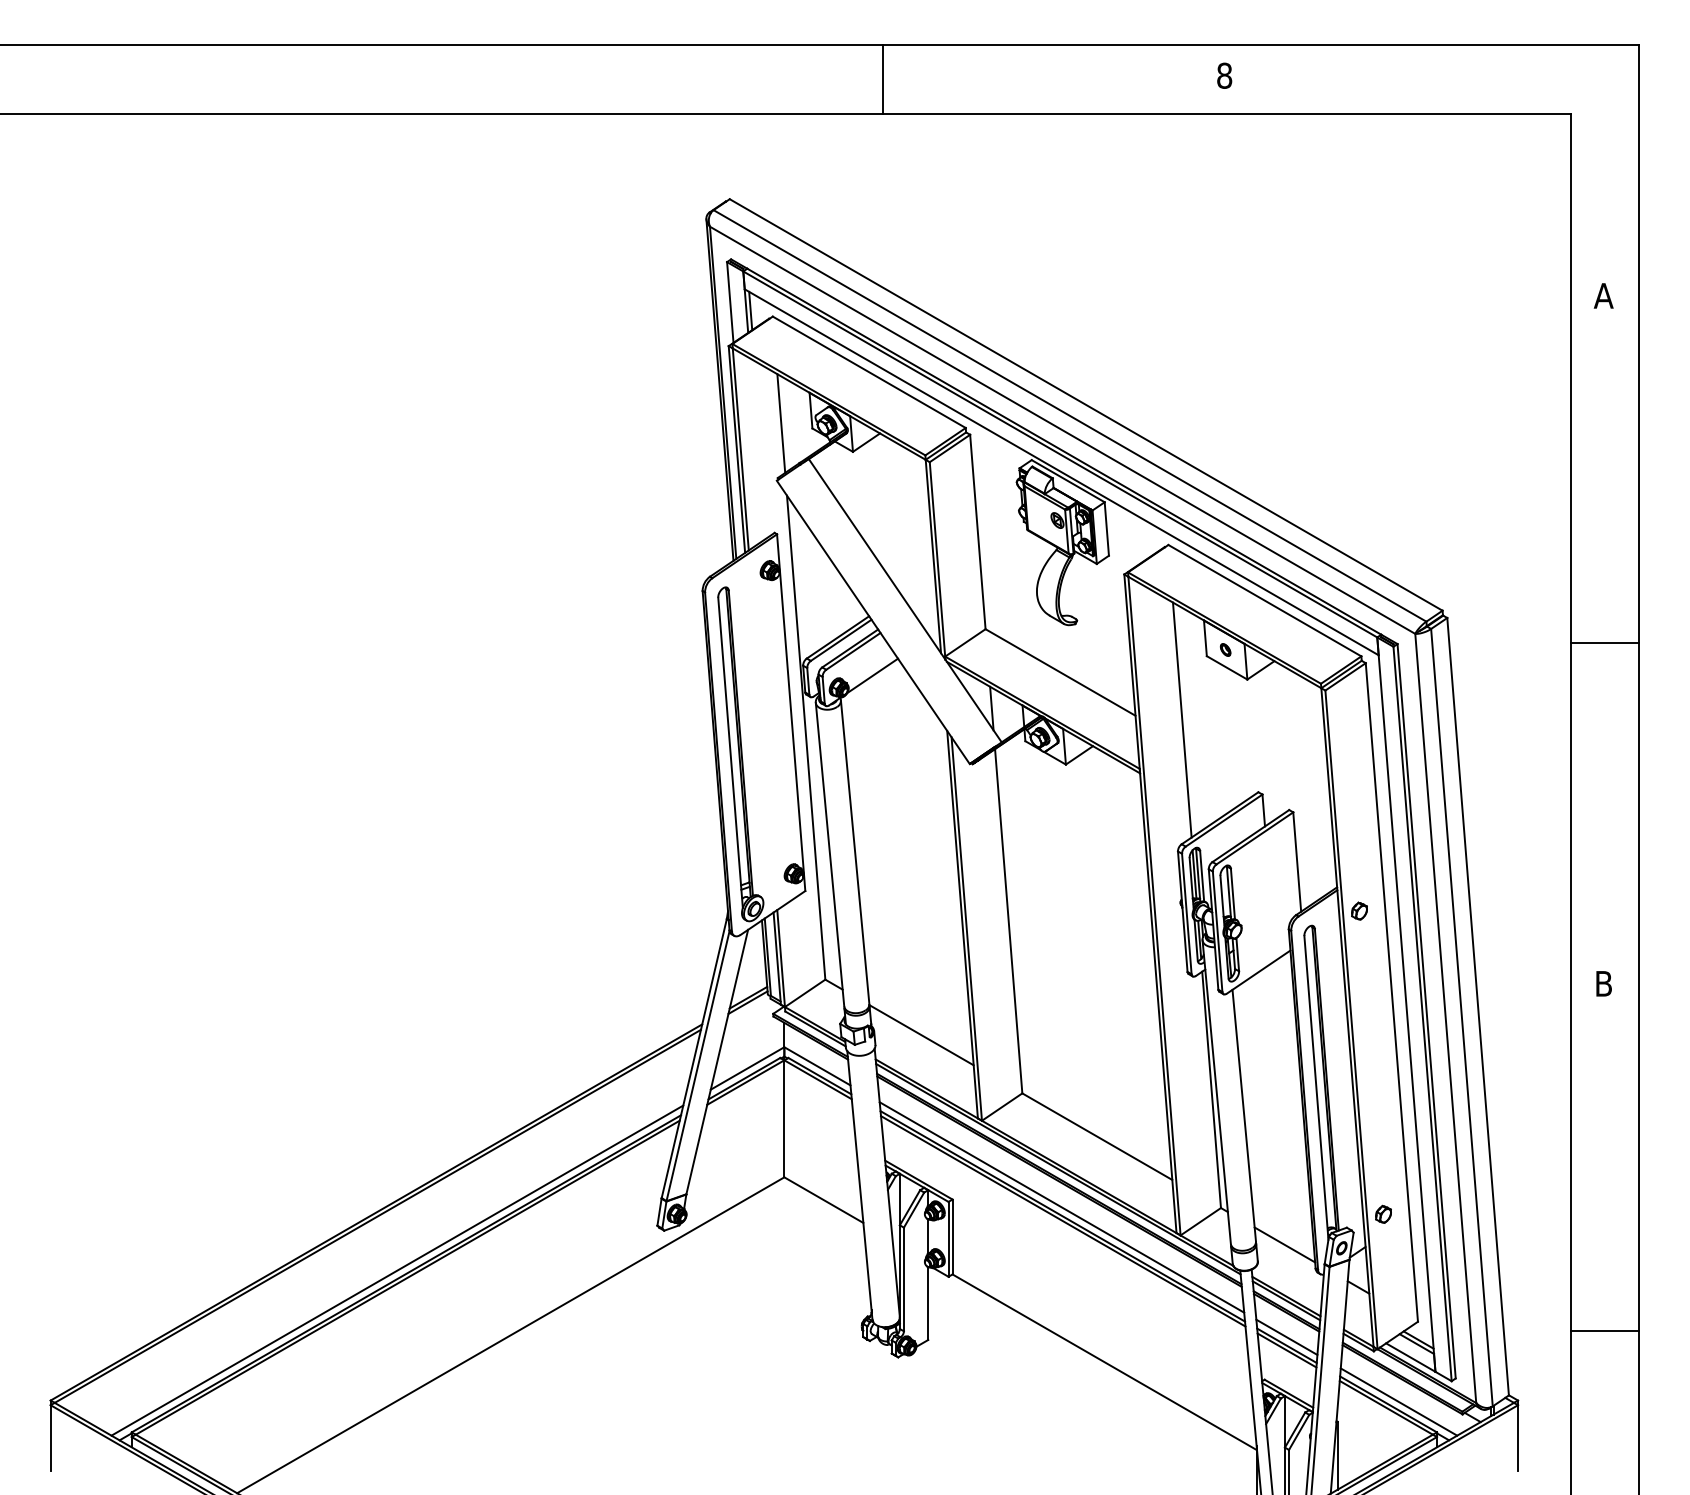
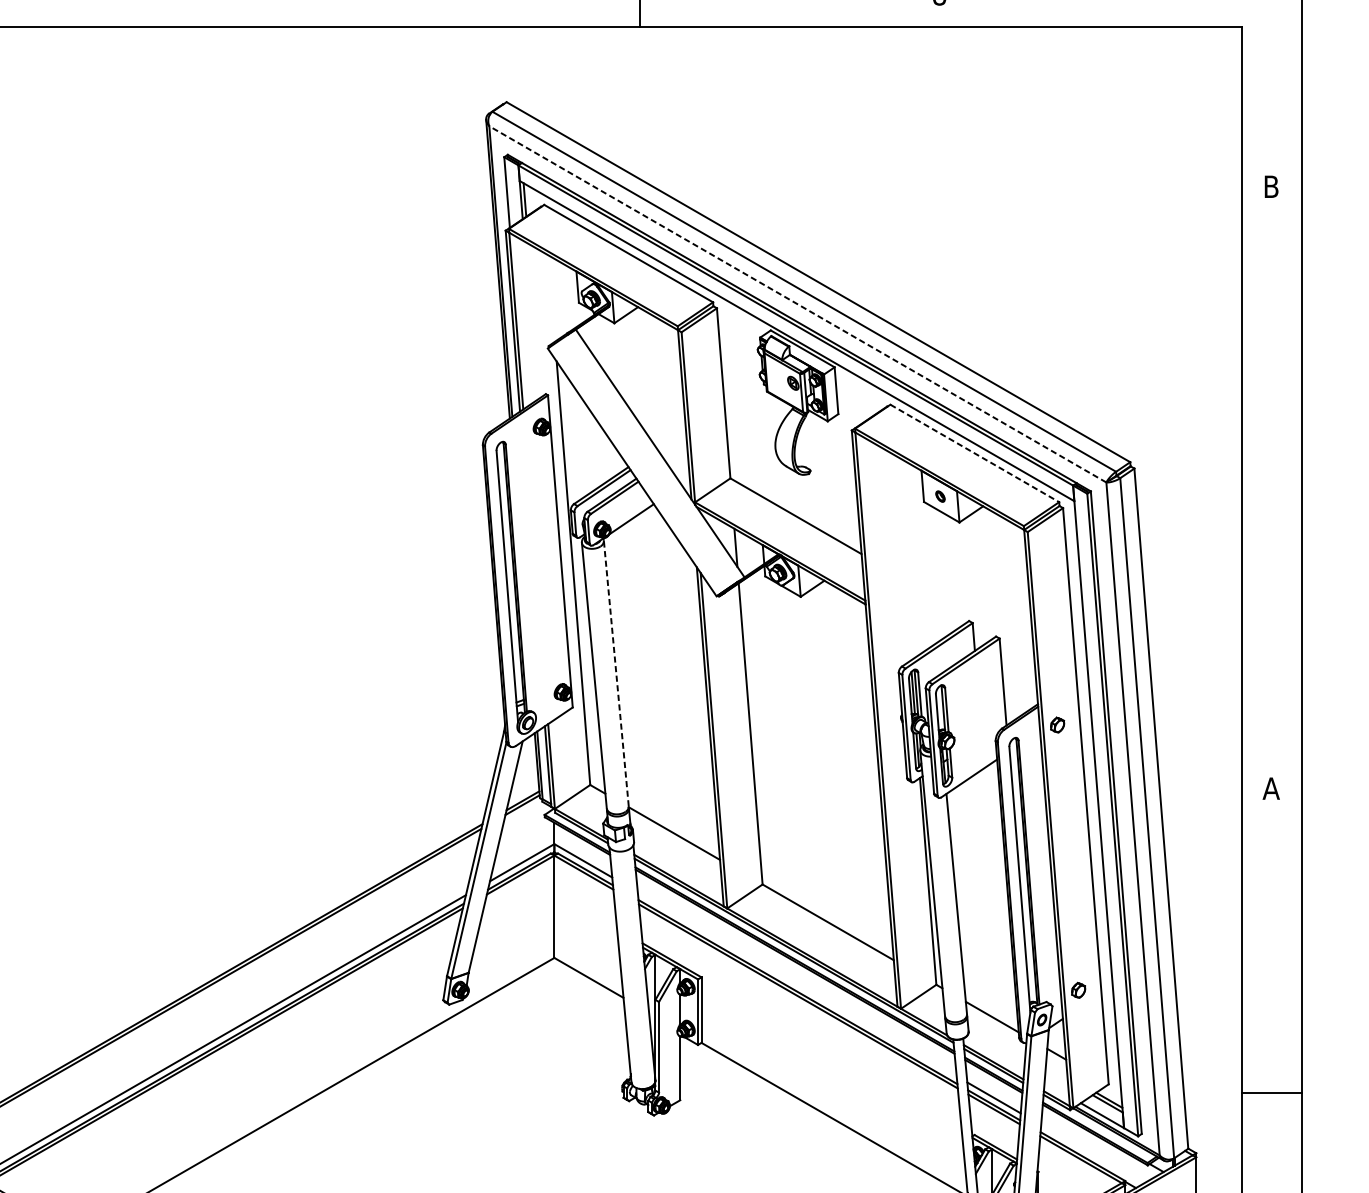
text: (1603, 295) -> (1271, 186), A -> B
line: (781, 423) -> (551, 298), removed
line: (1062, 430) -> (797, 304), solid -> dashed
line: (1265, 600) -> (975, 453), solid -> dashed
line: (1604, 643) -> (1271, 490), removed
line: (1181, 719) -> (901, 557), removed
line: (855, 851) -> (616, 672), solid -> dashed
text: (1603, 983) -> (1271, 788), B -> A
line: (1061, 1207) -> (796, 984), removed
line: (1398, 1401) -> (1091, 1154), removed

